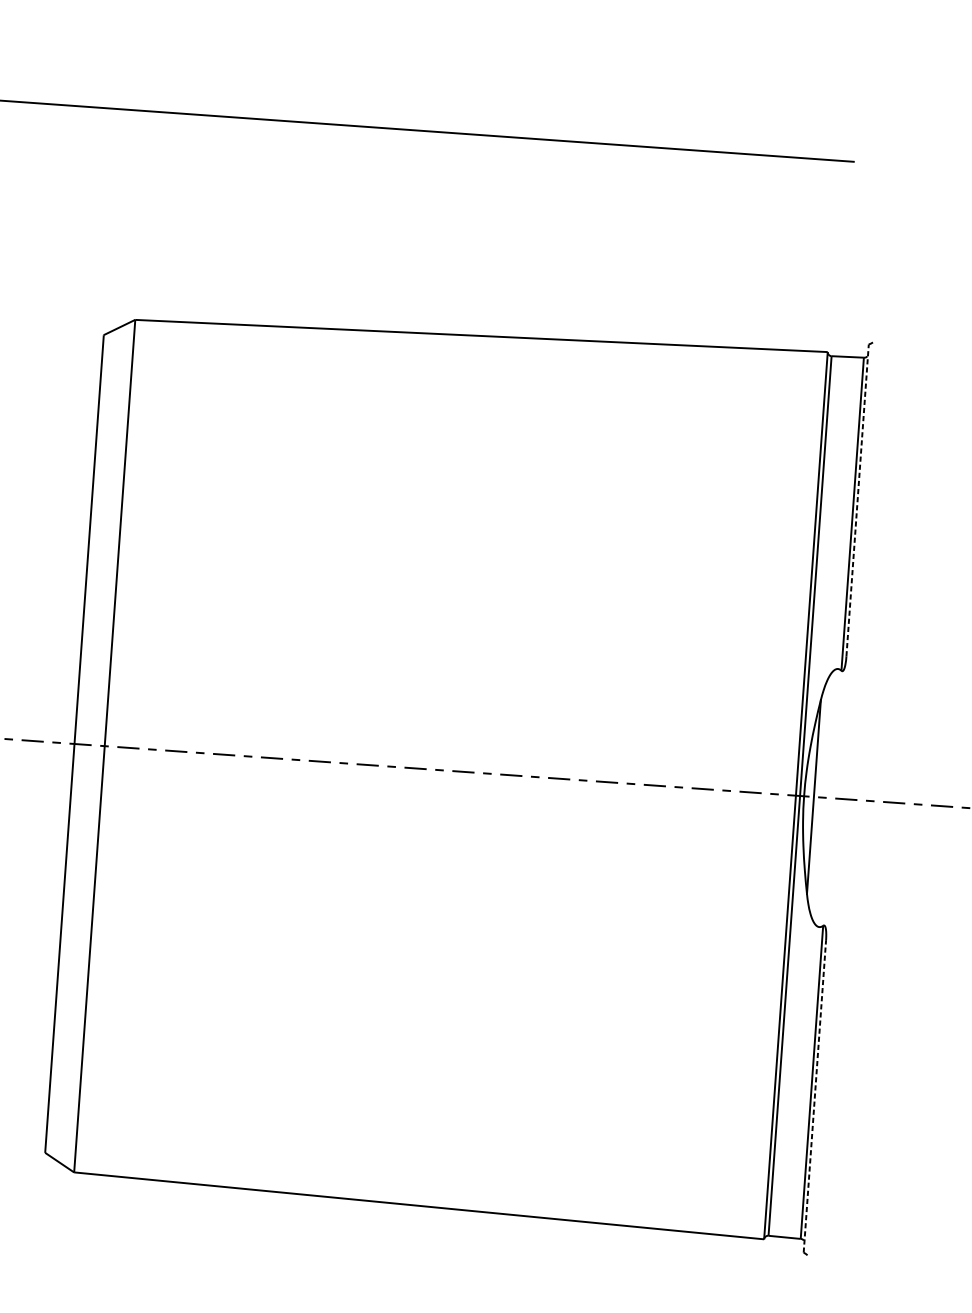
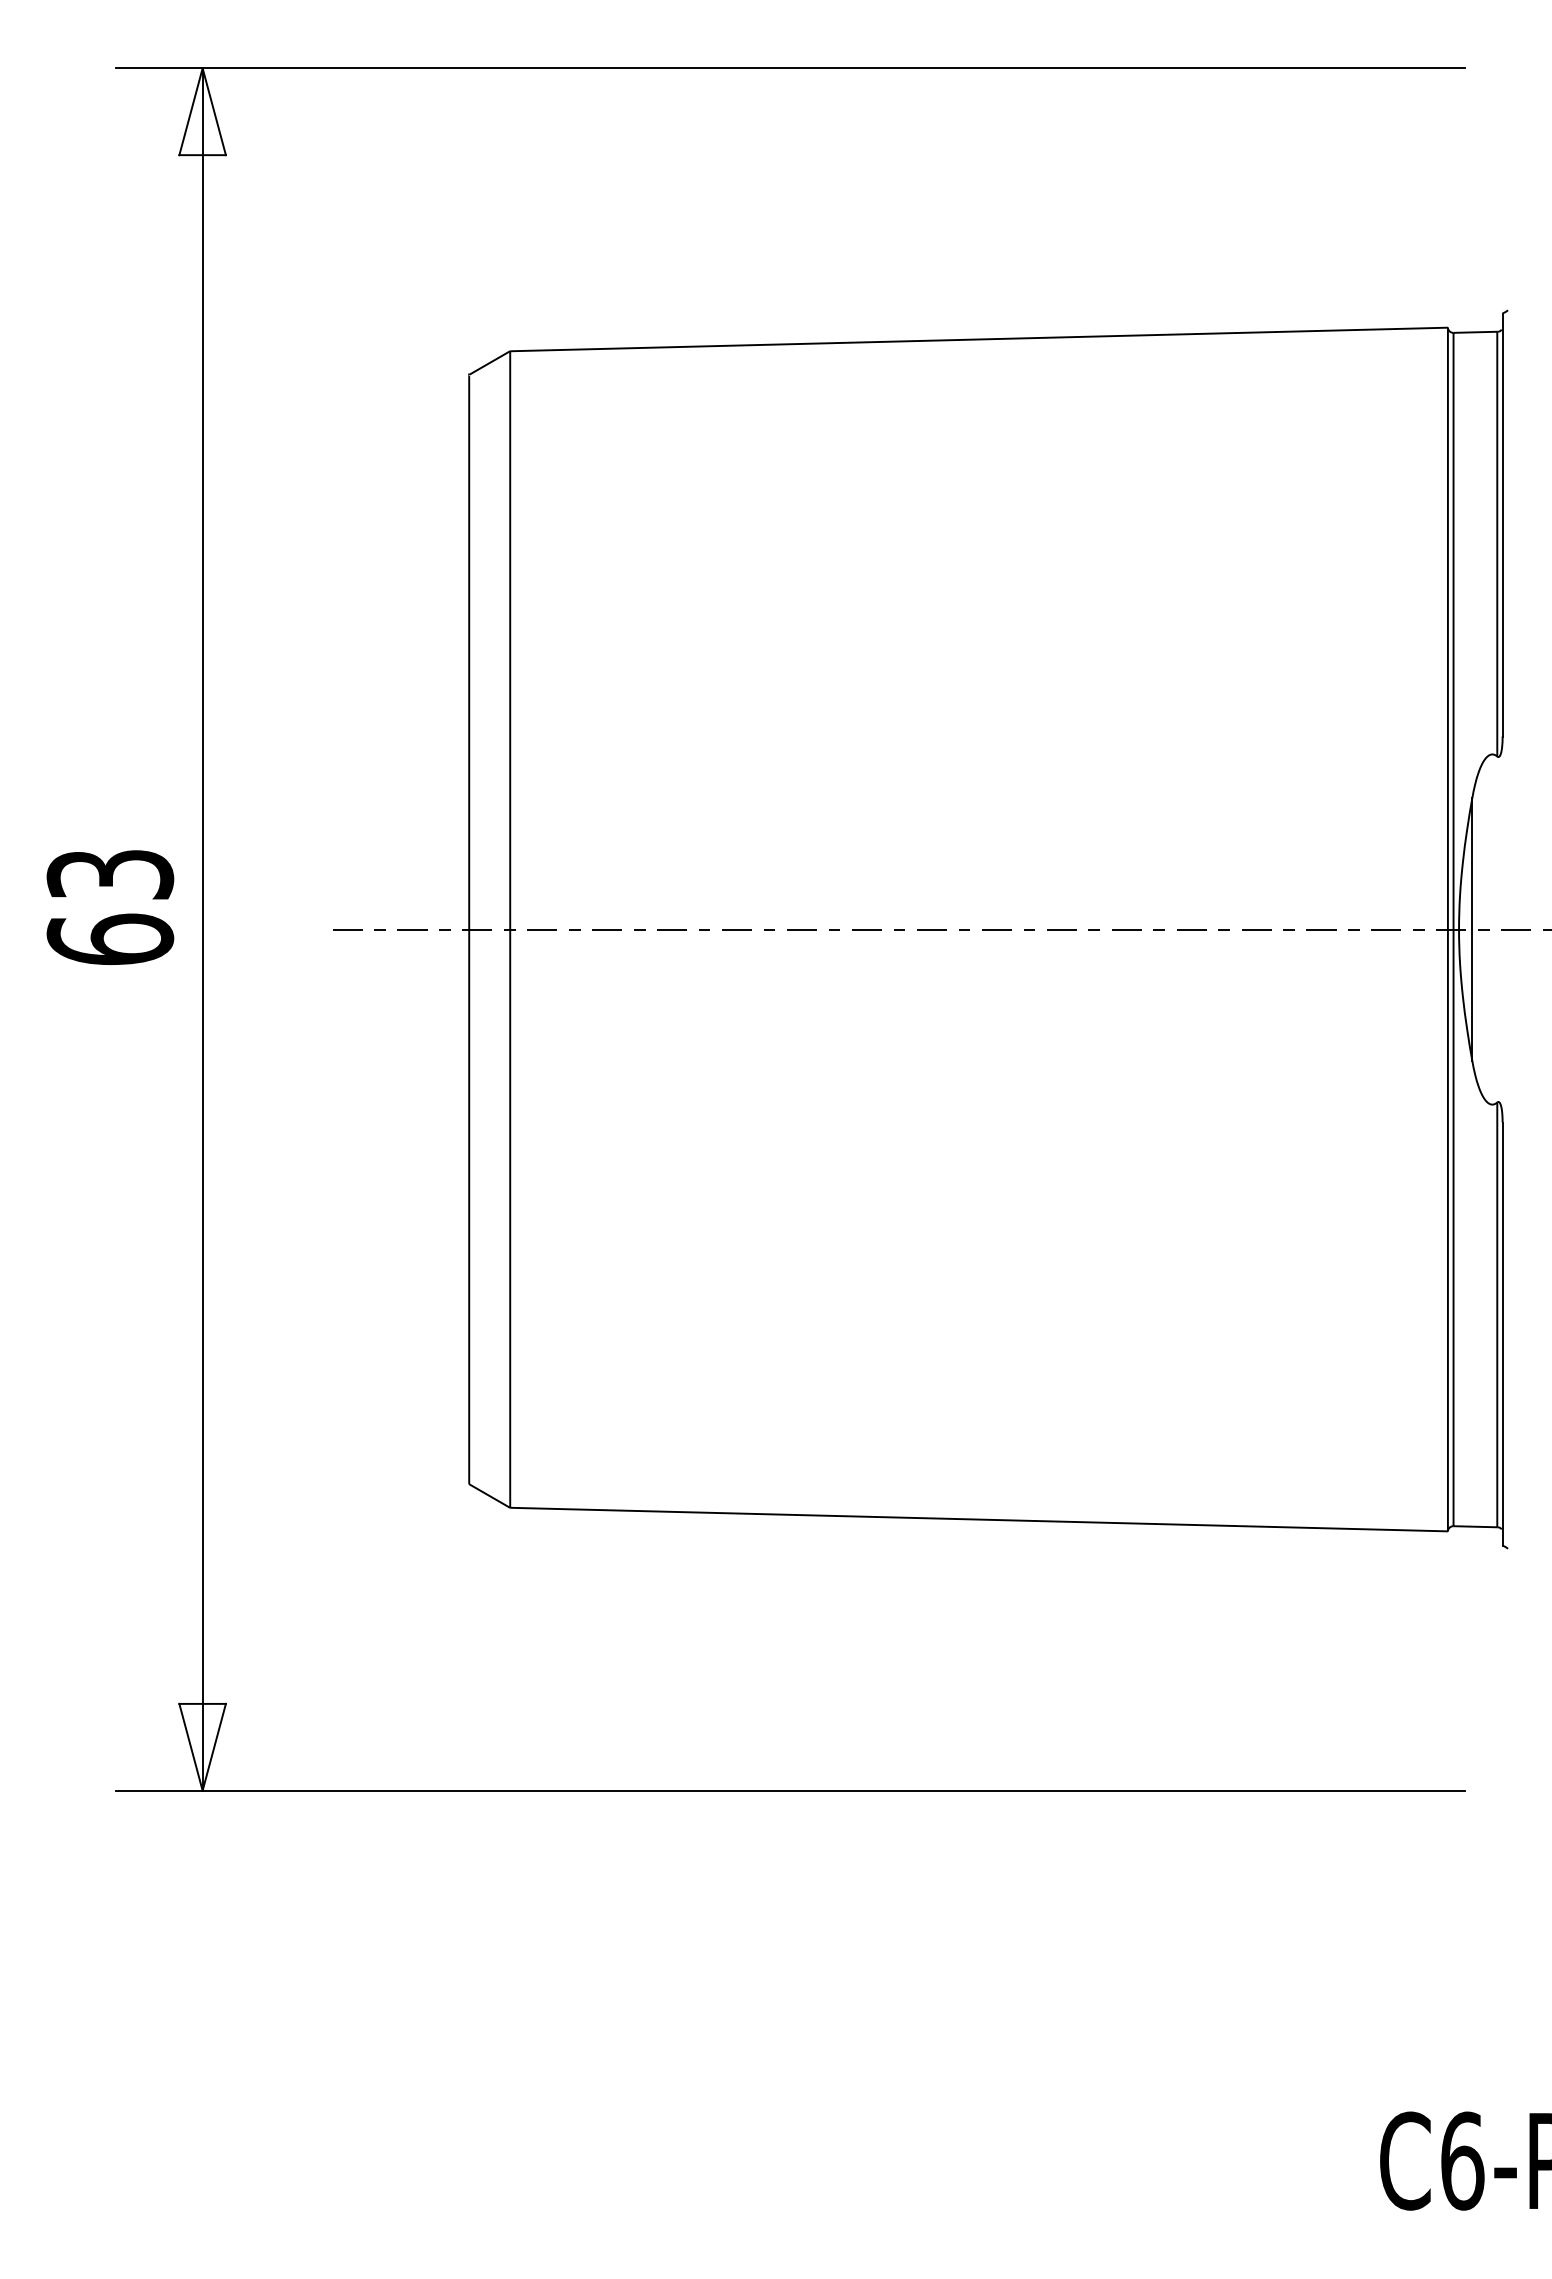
line: (857, 500) -> (1502, 525), dashed -> solid
line: (814, 1097) -> (1502, 1334), dashed -> solid

